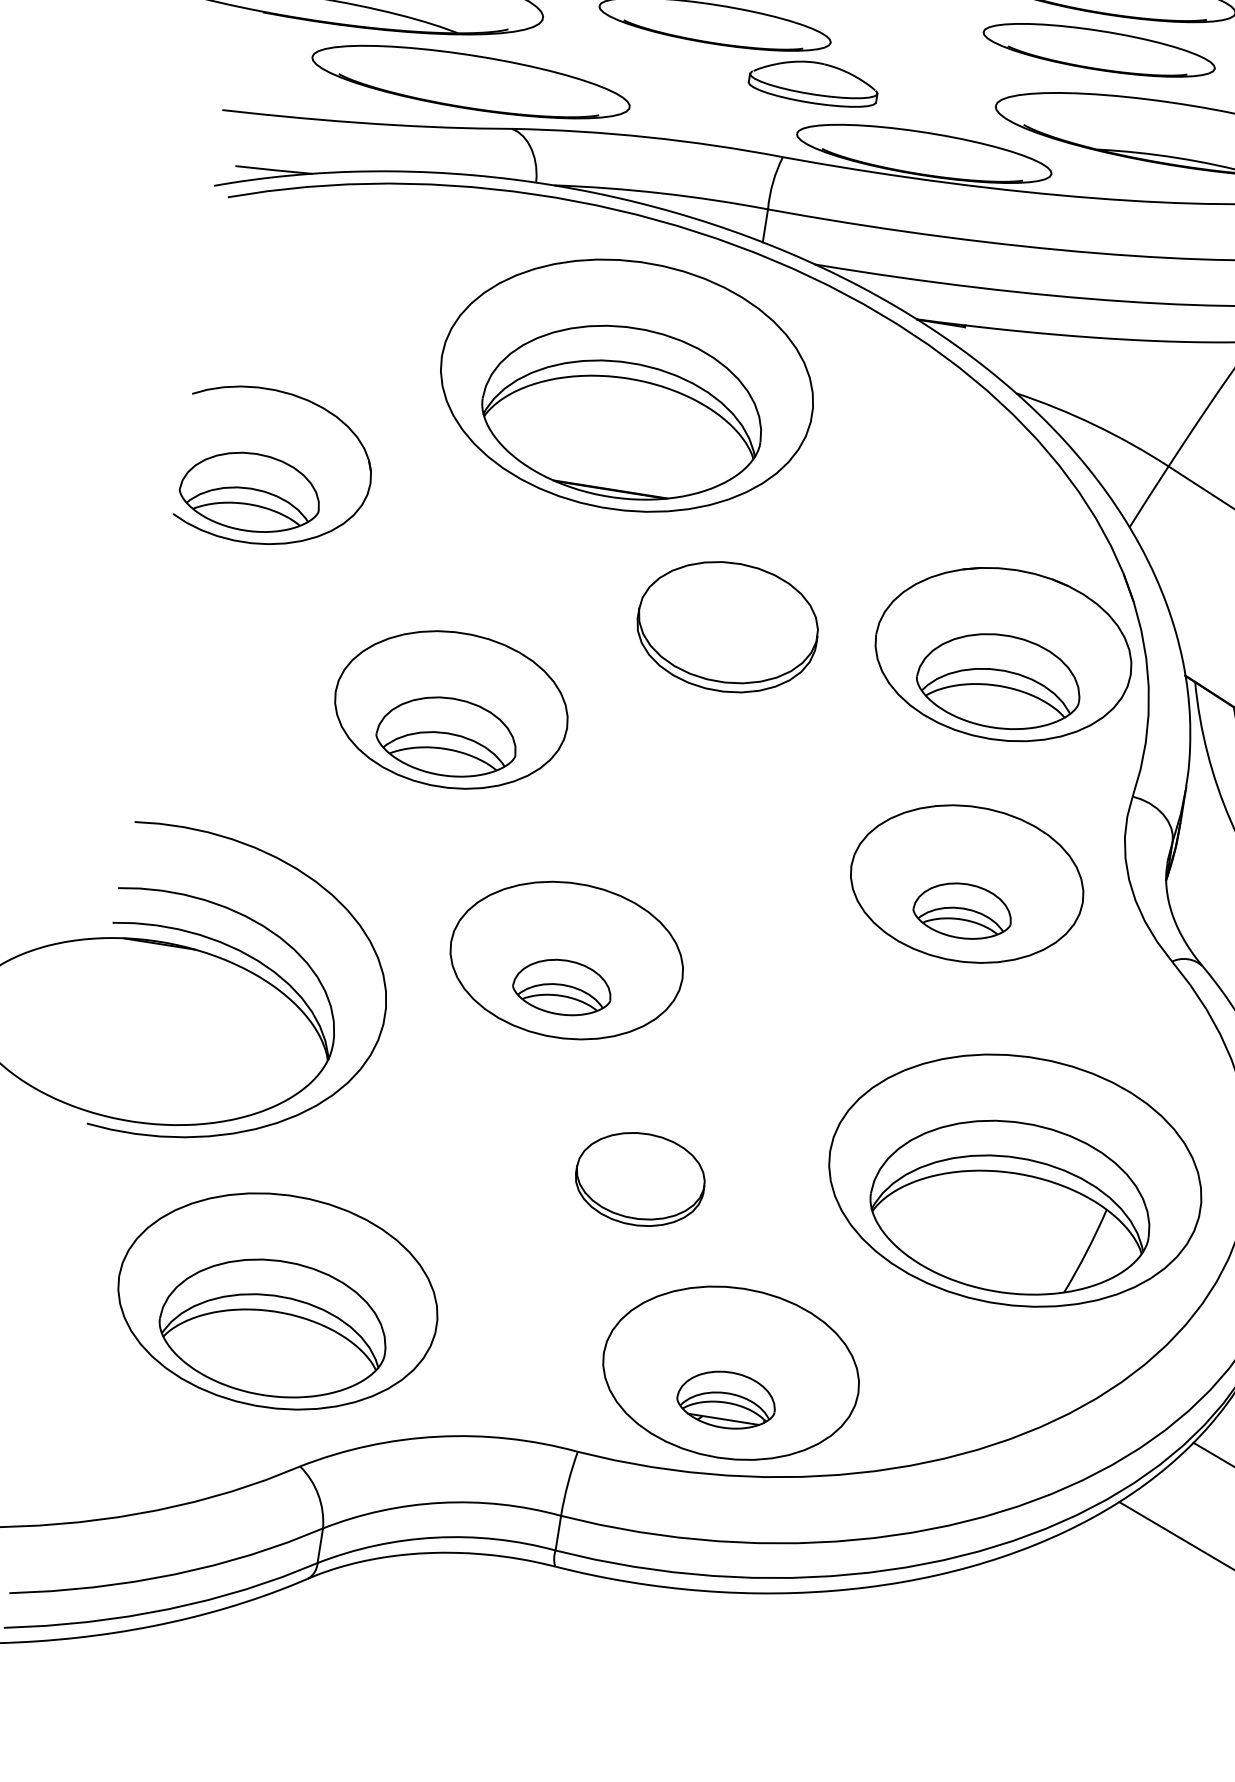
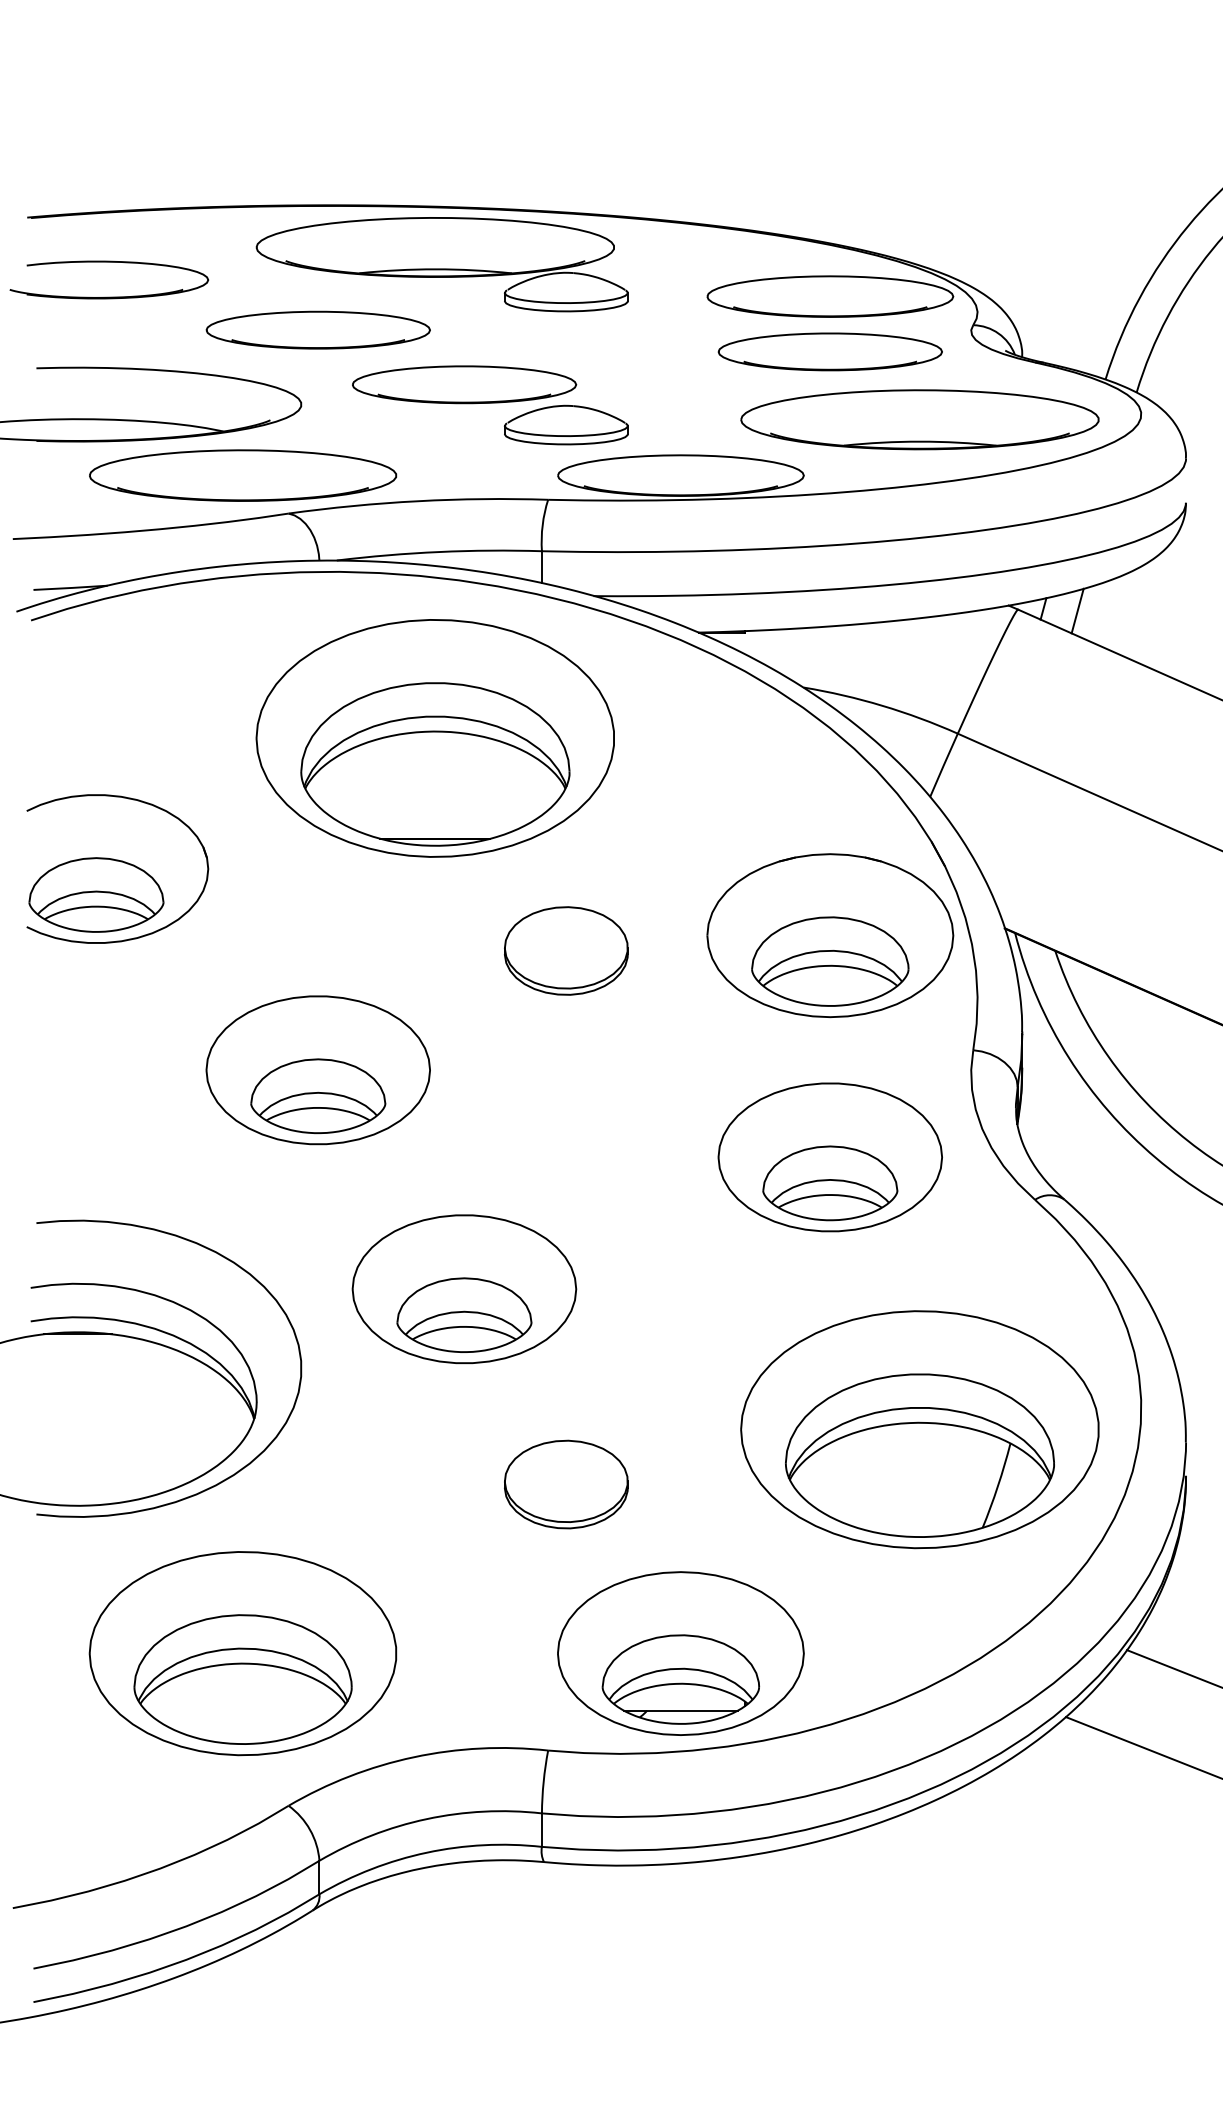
part: (727, 626) -> (566, 950), size x0.71
part: (963, 911) -> (830, 1183), size x1.43
part: (562, 986) -> (464, 1314), size x1.43
part: (726, 1399) -> (680, 1679), size x1.67

